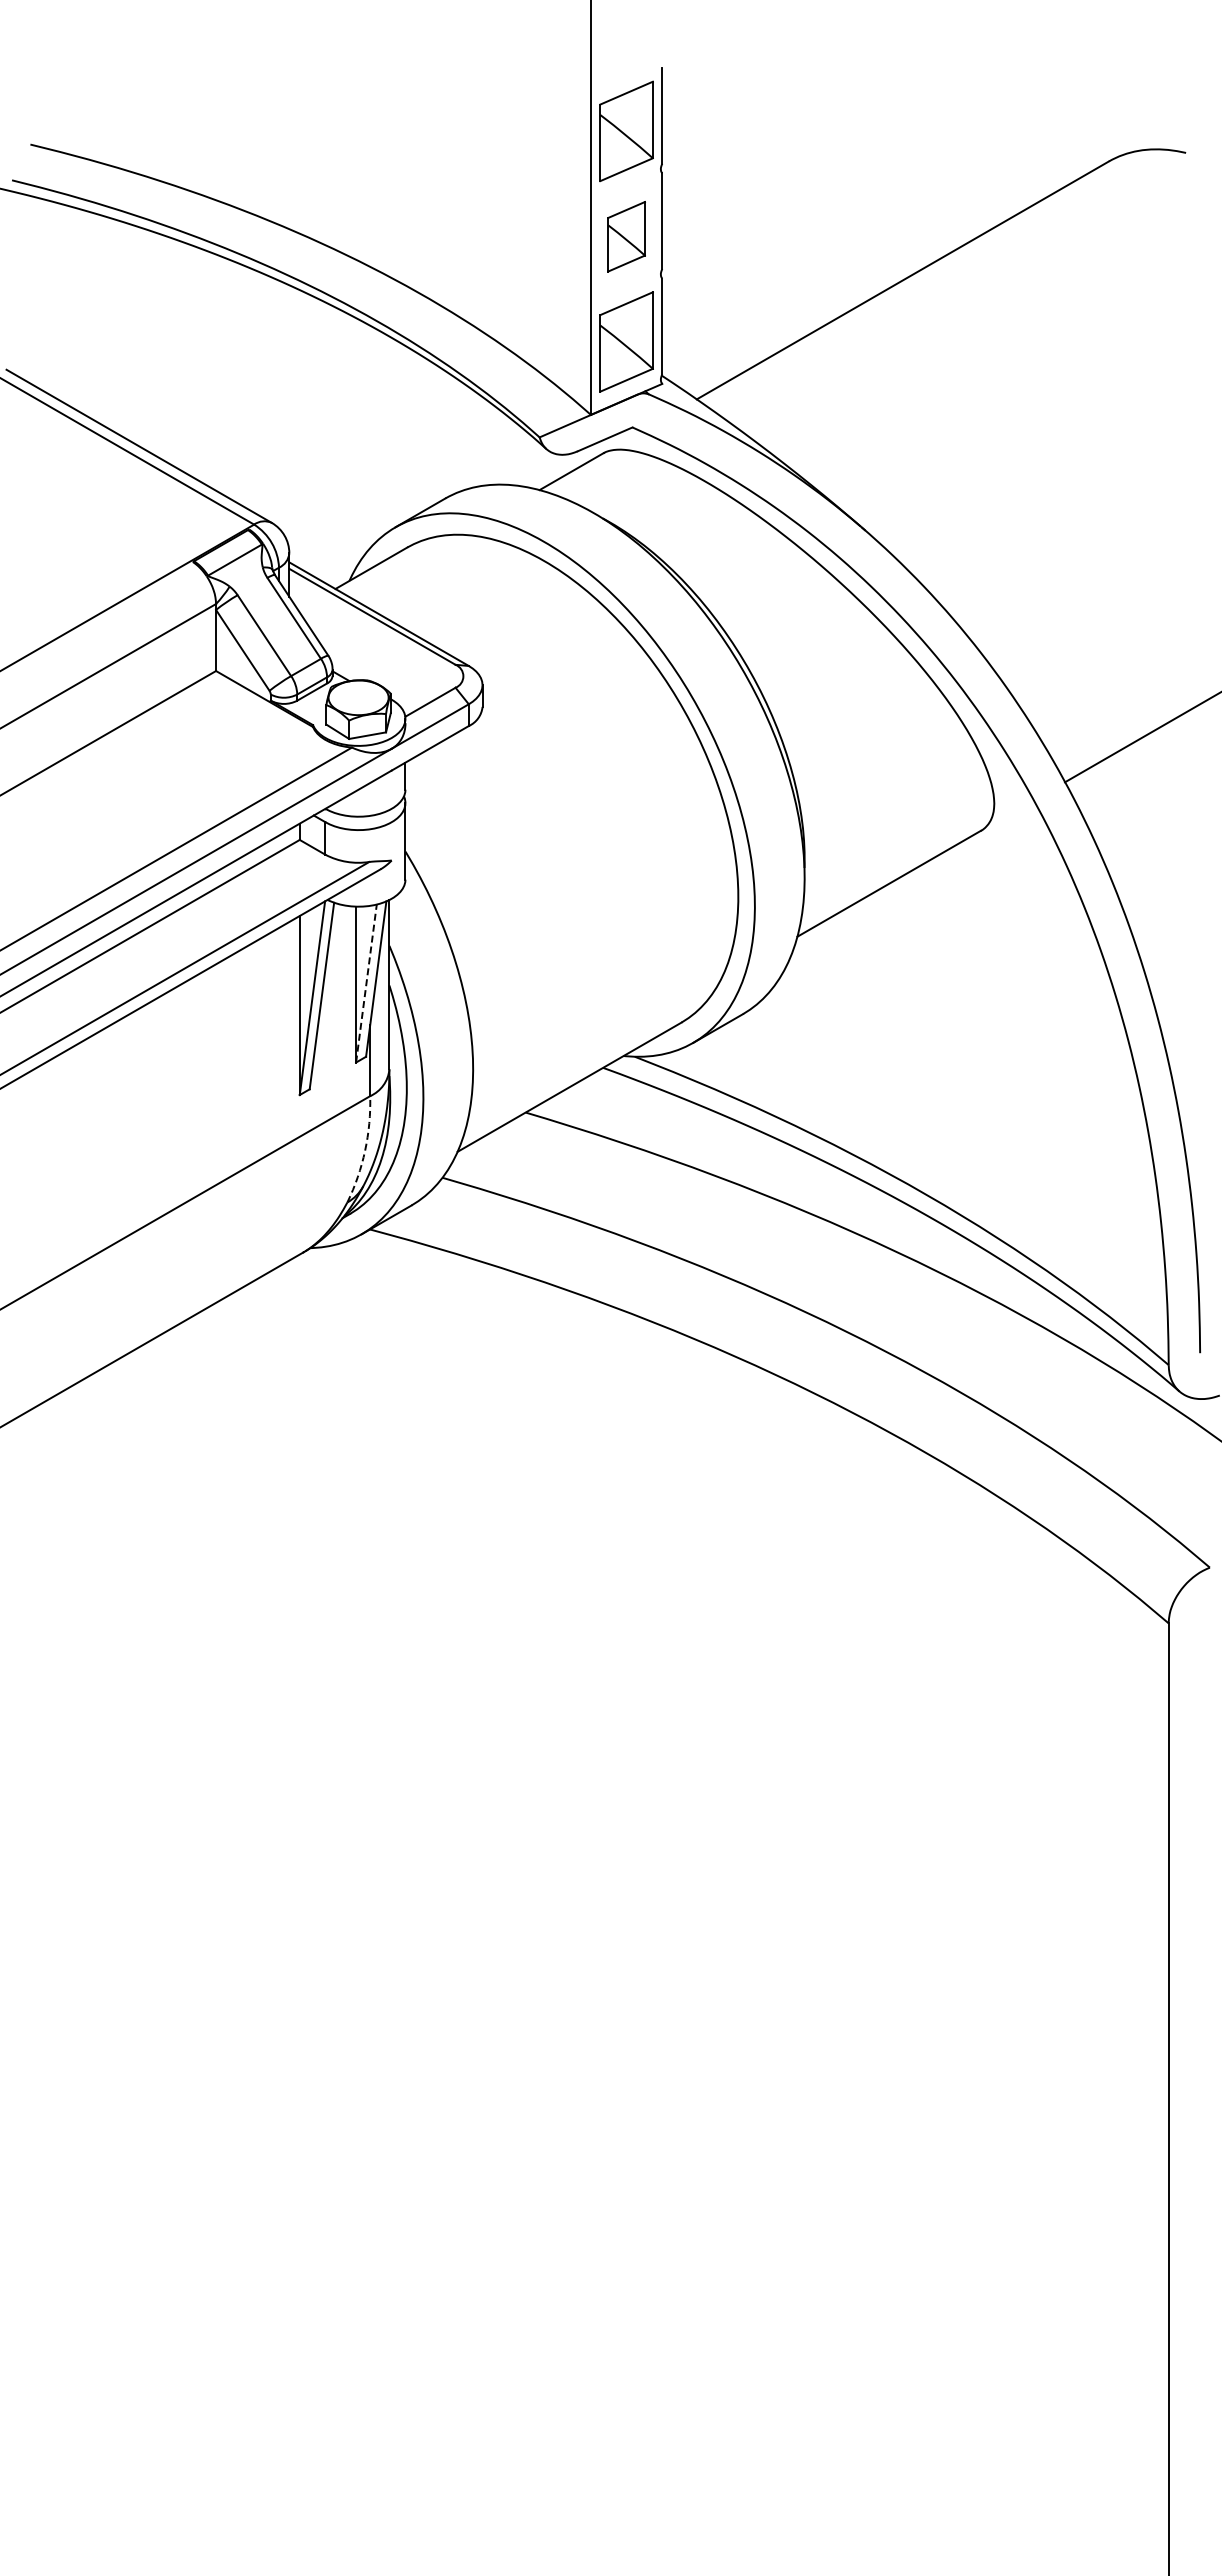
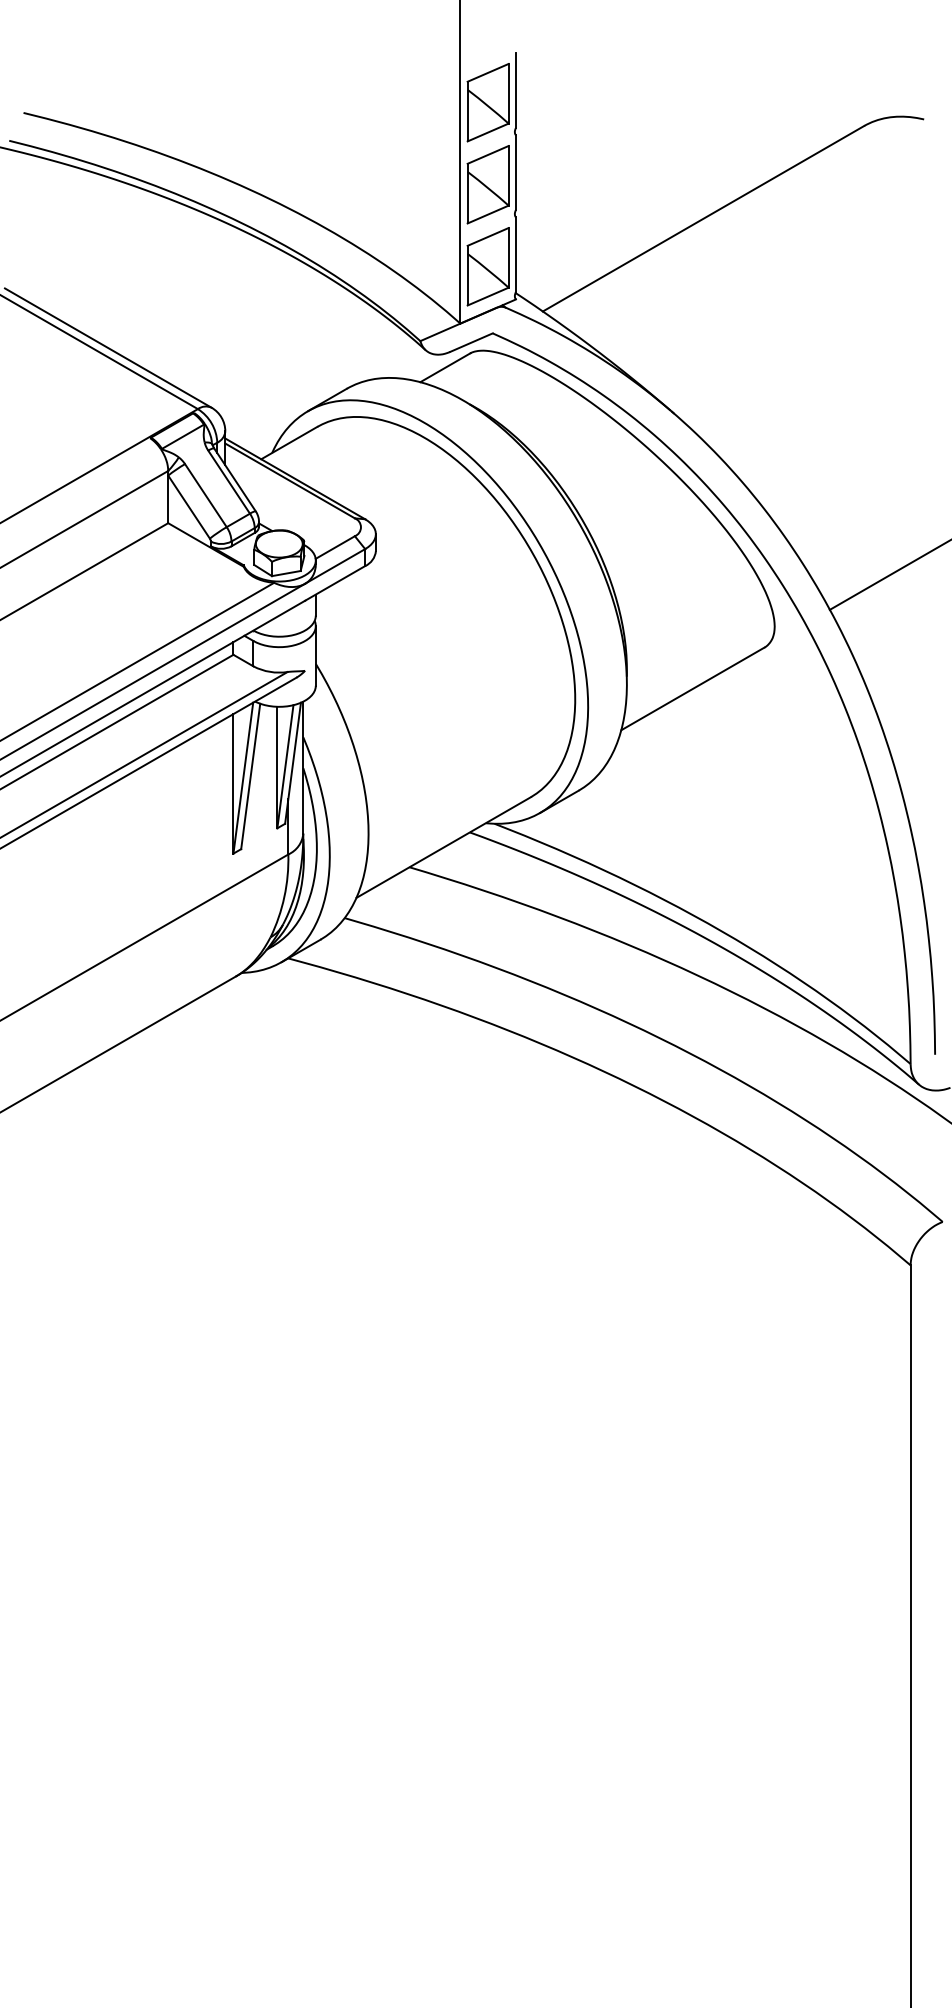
part: (626, 236) -> (488, 184), size x1.43
line: (366, 983) -> (285, 766), dashed -> solid
arc: (365, 1150) -> (284, 896), dashed -> solid

